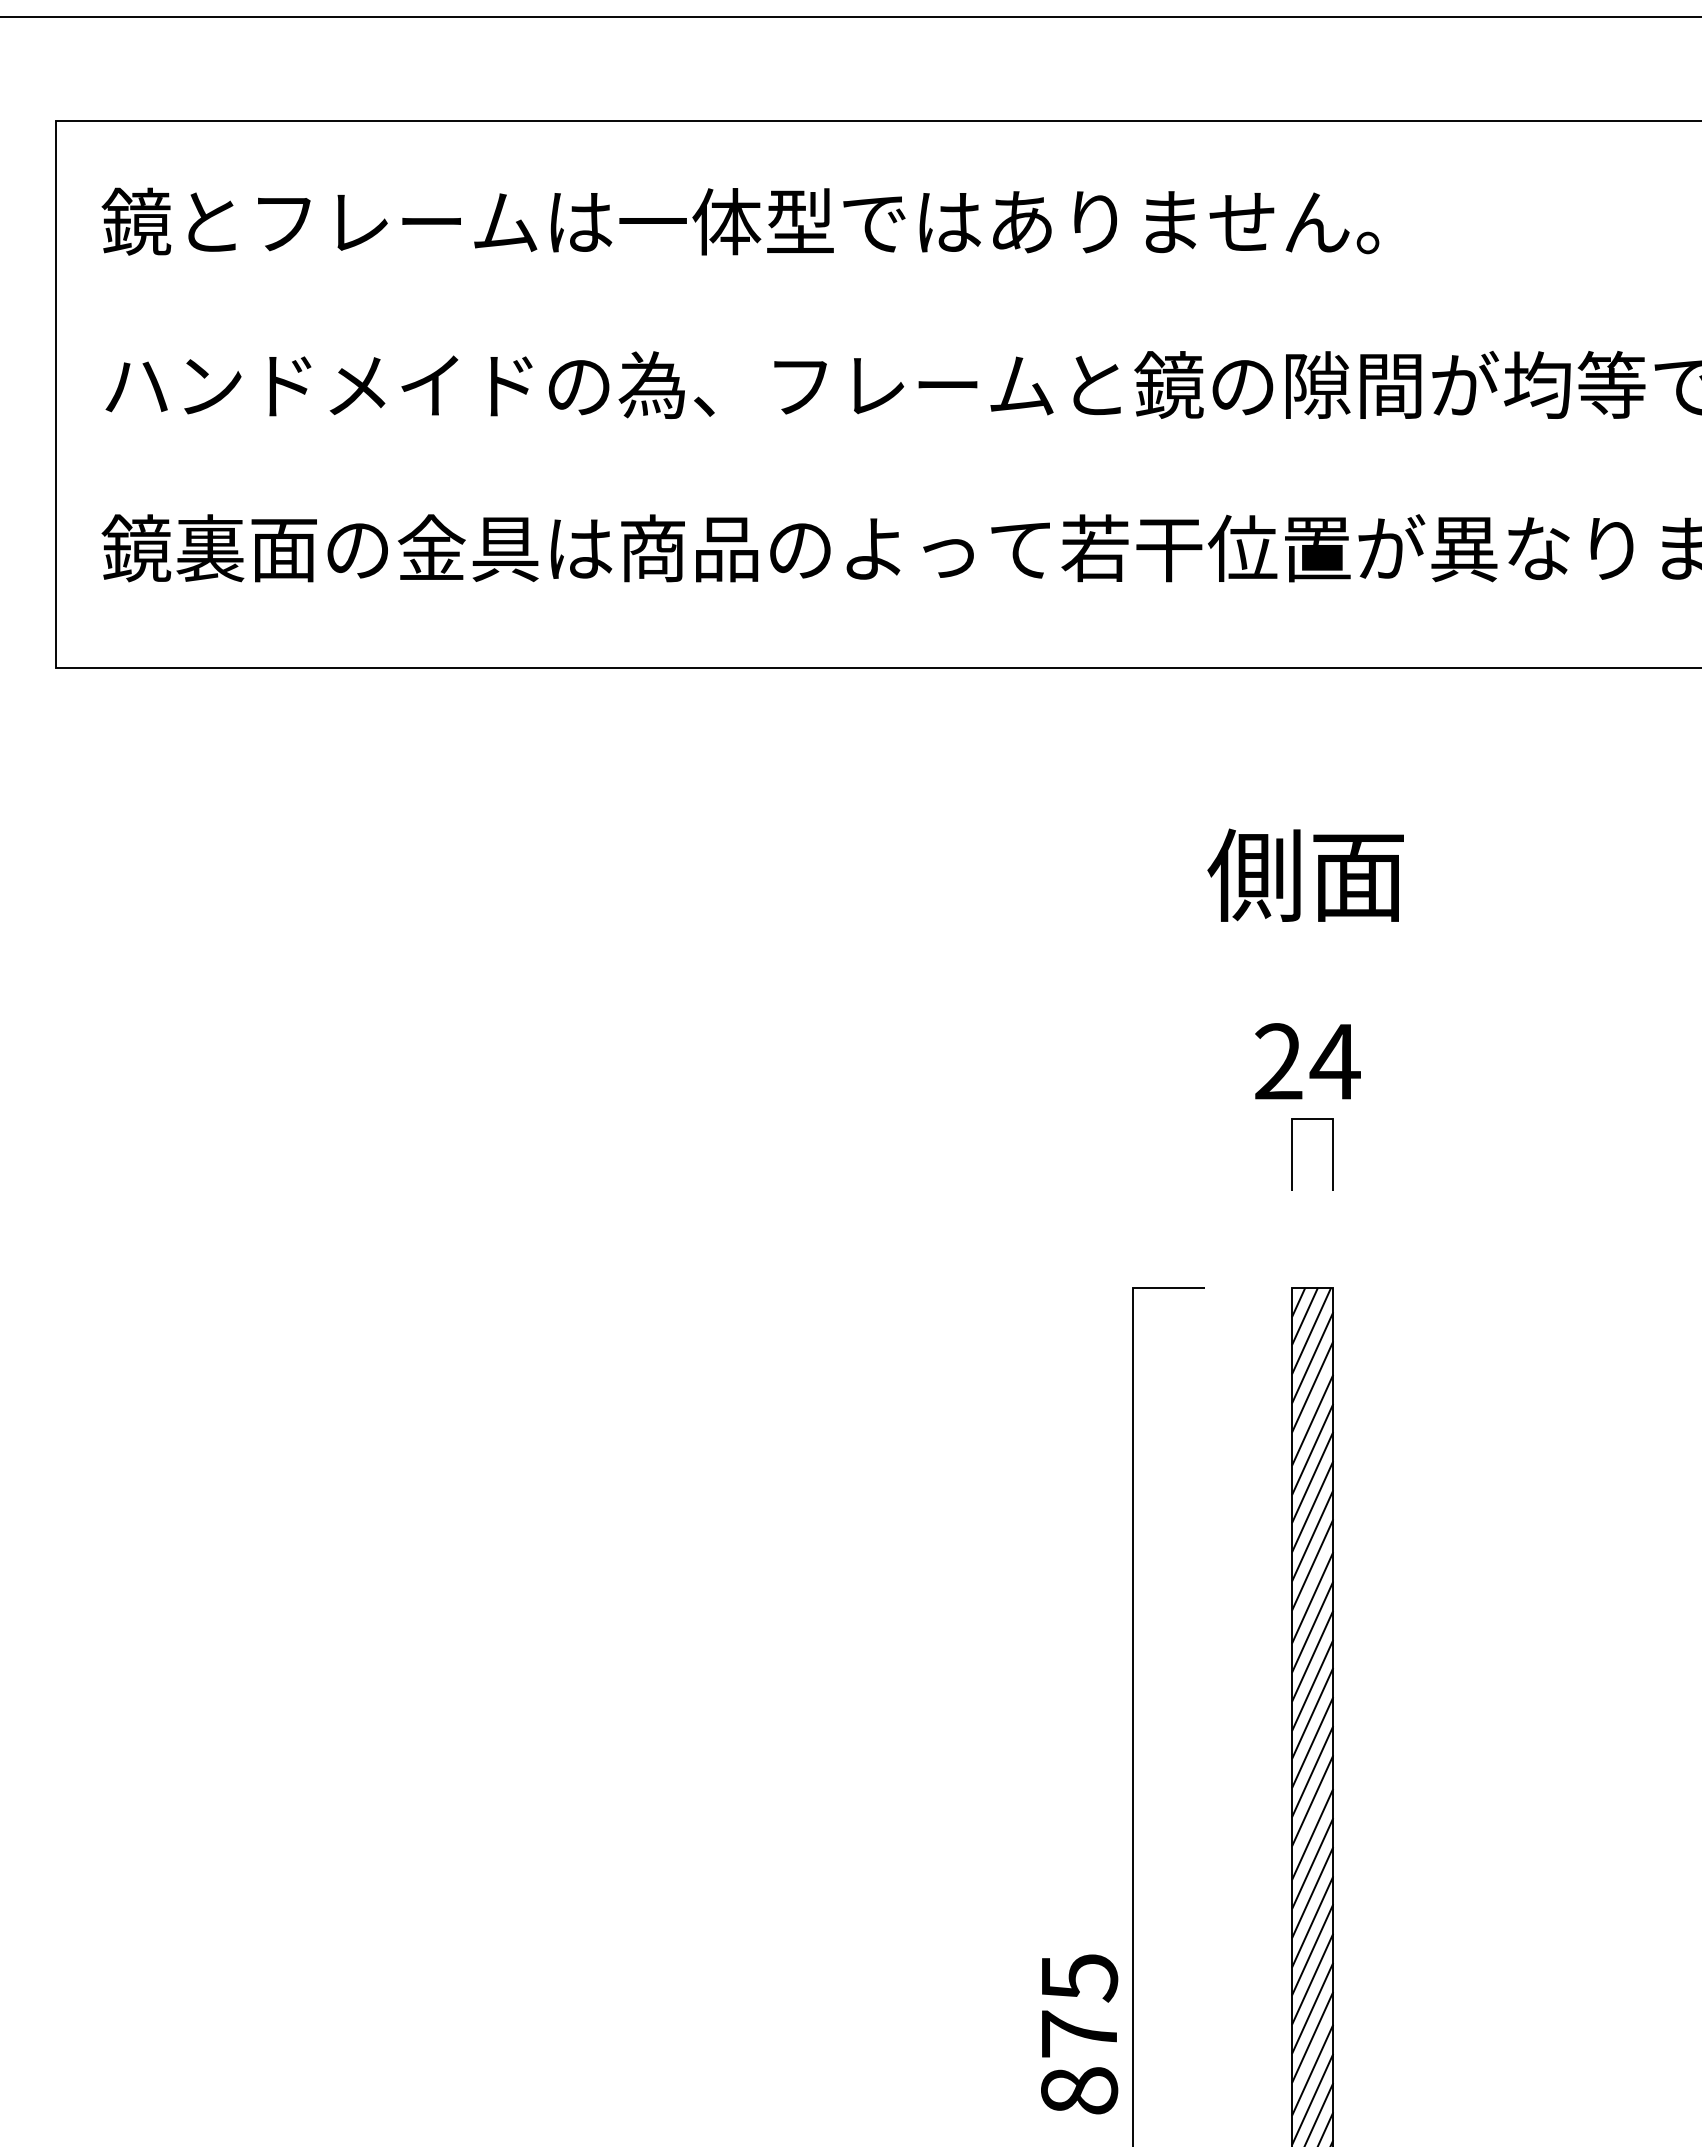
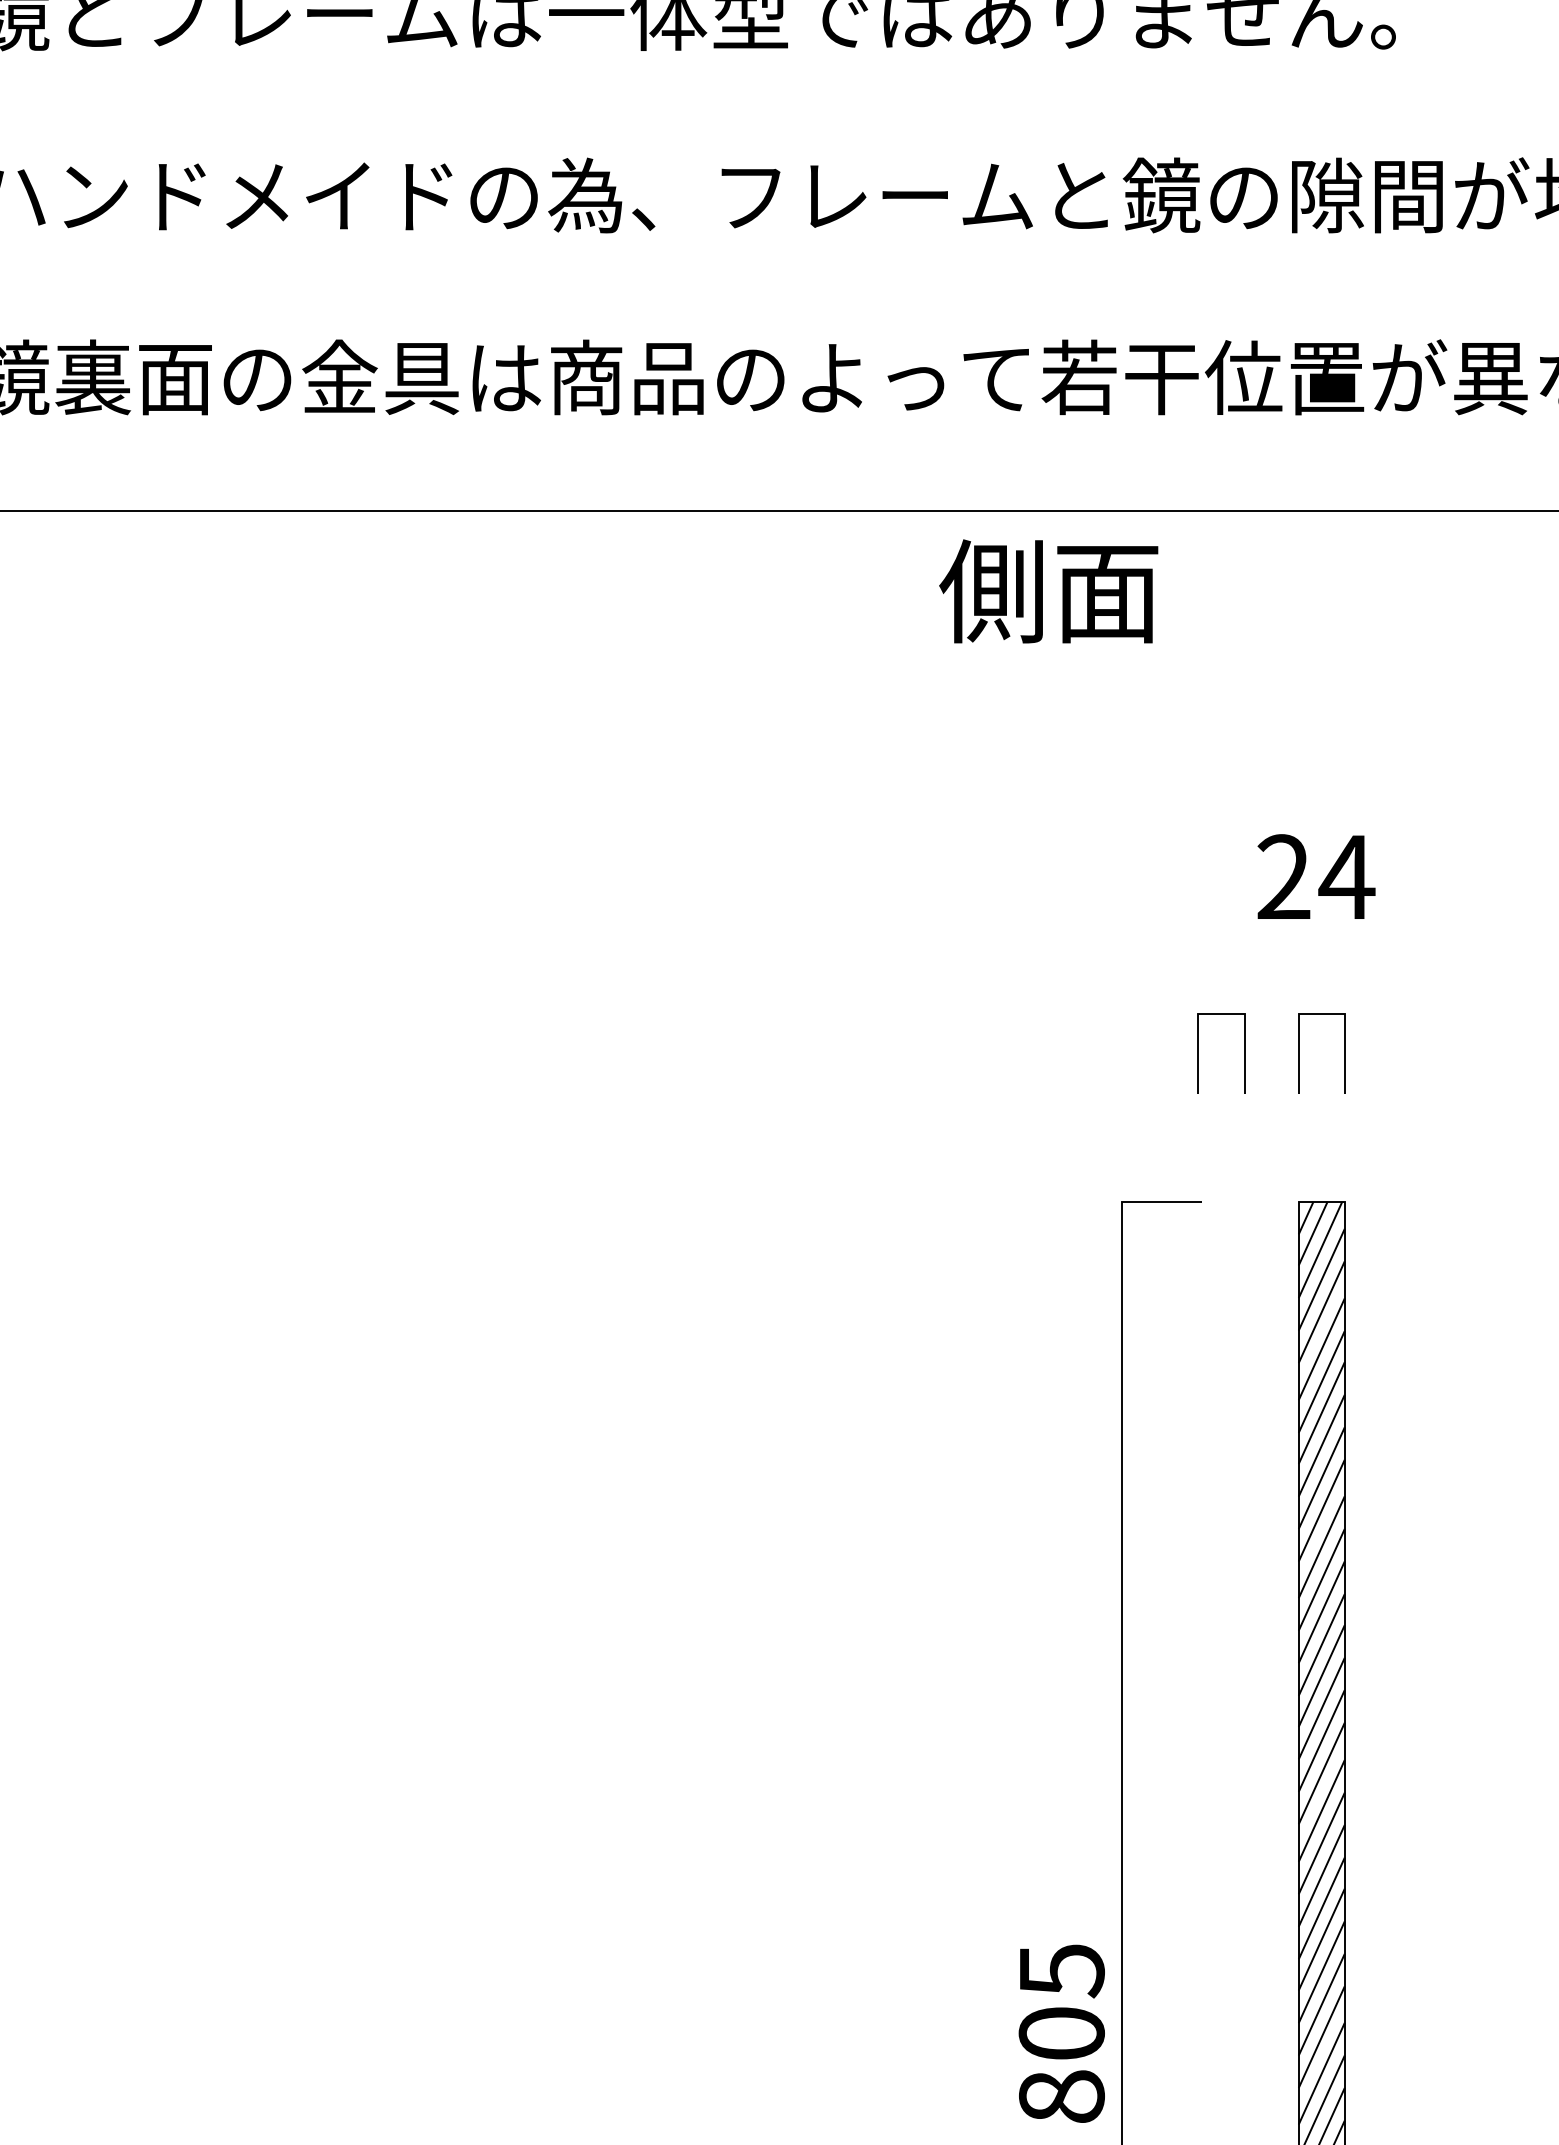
text: (1305, 874) -> (1048, 590), moved
text: (1307, 1061) -> (1315, 876), moved
line: (1202, 1154) -> (1198, 1053), added
text: (1079, 2033) -> (1061, 2032), 875 -> 805

